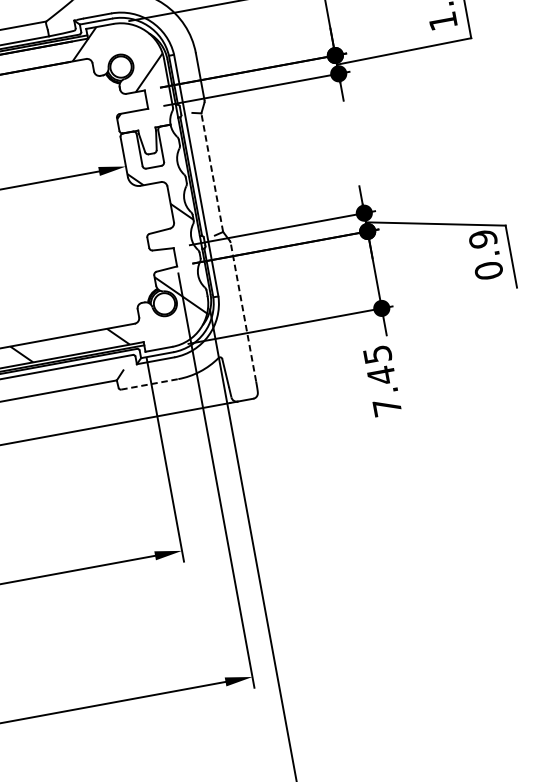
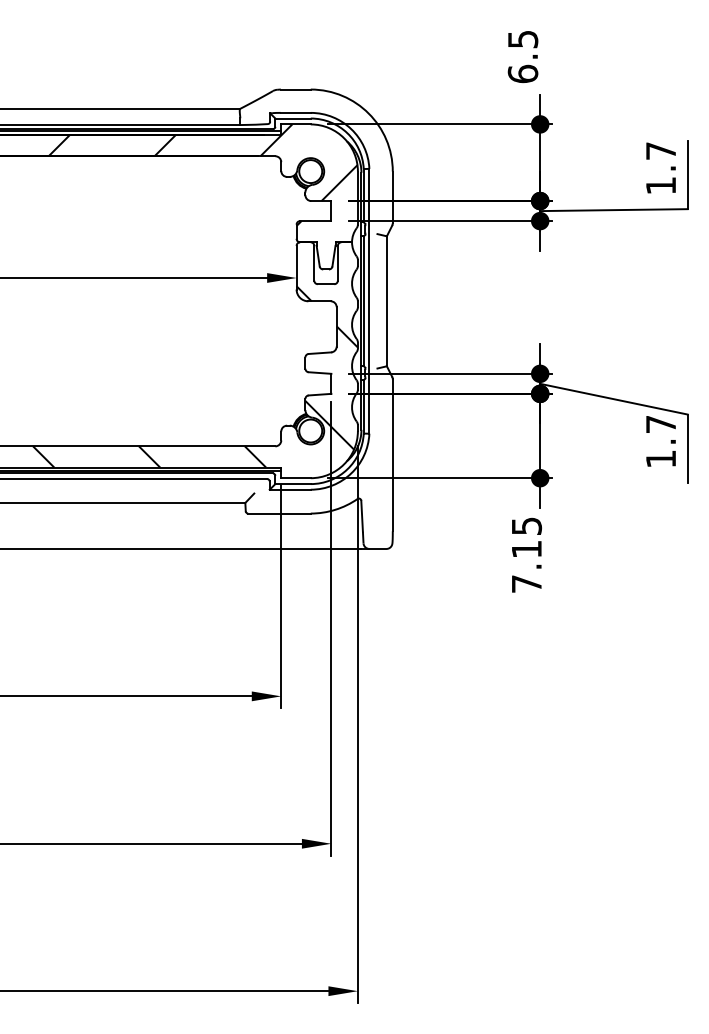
line: (211, 172) -> (386, 301), dashed -> solid
text: (485, 254) -> (660, 441), 0.9 -> 1.7
line: (243, 312) -> (392, 455), dashed -> solid
text: (381, 375) -> (526, 549), 7.45 -> 7.15
line: (149, 384) -> (279, 513), dashed -> solid

